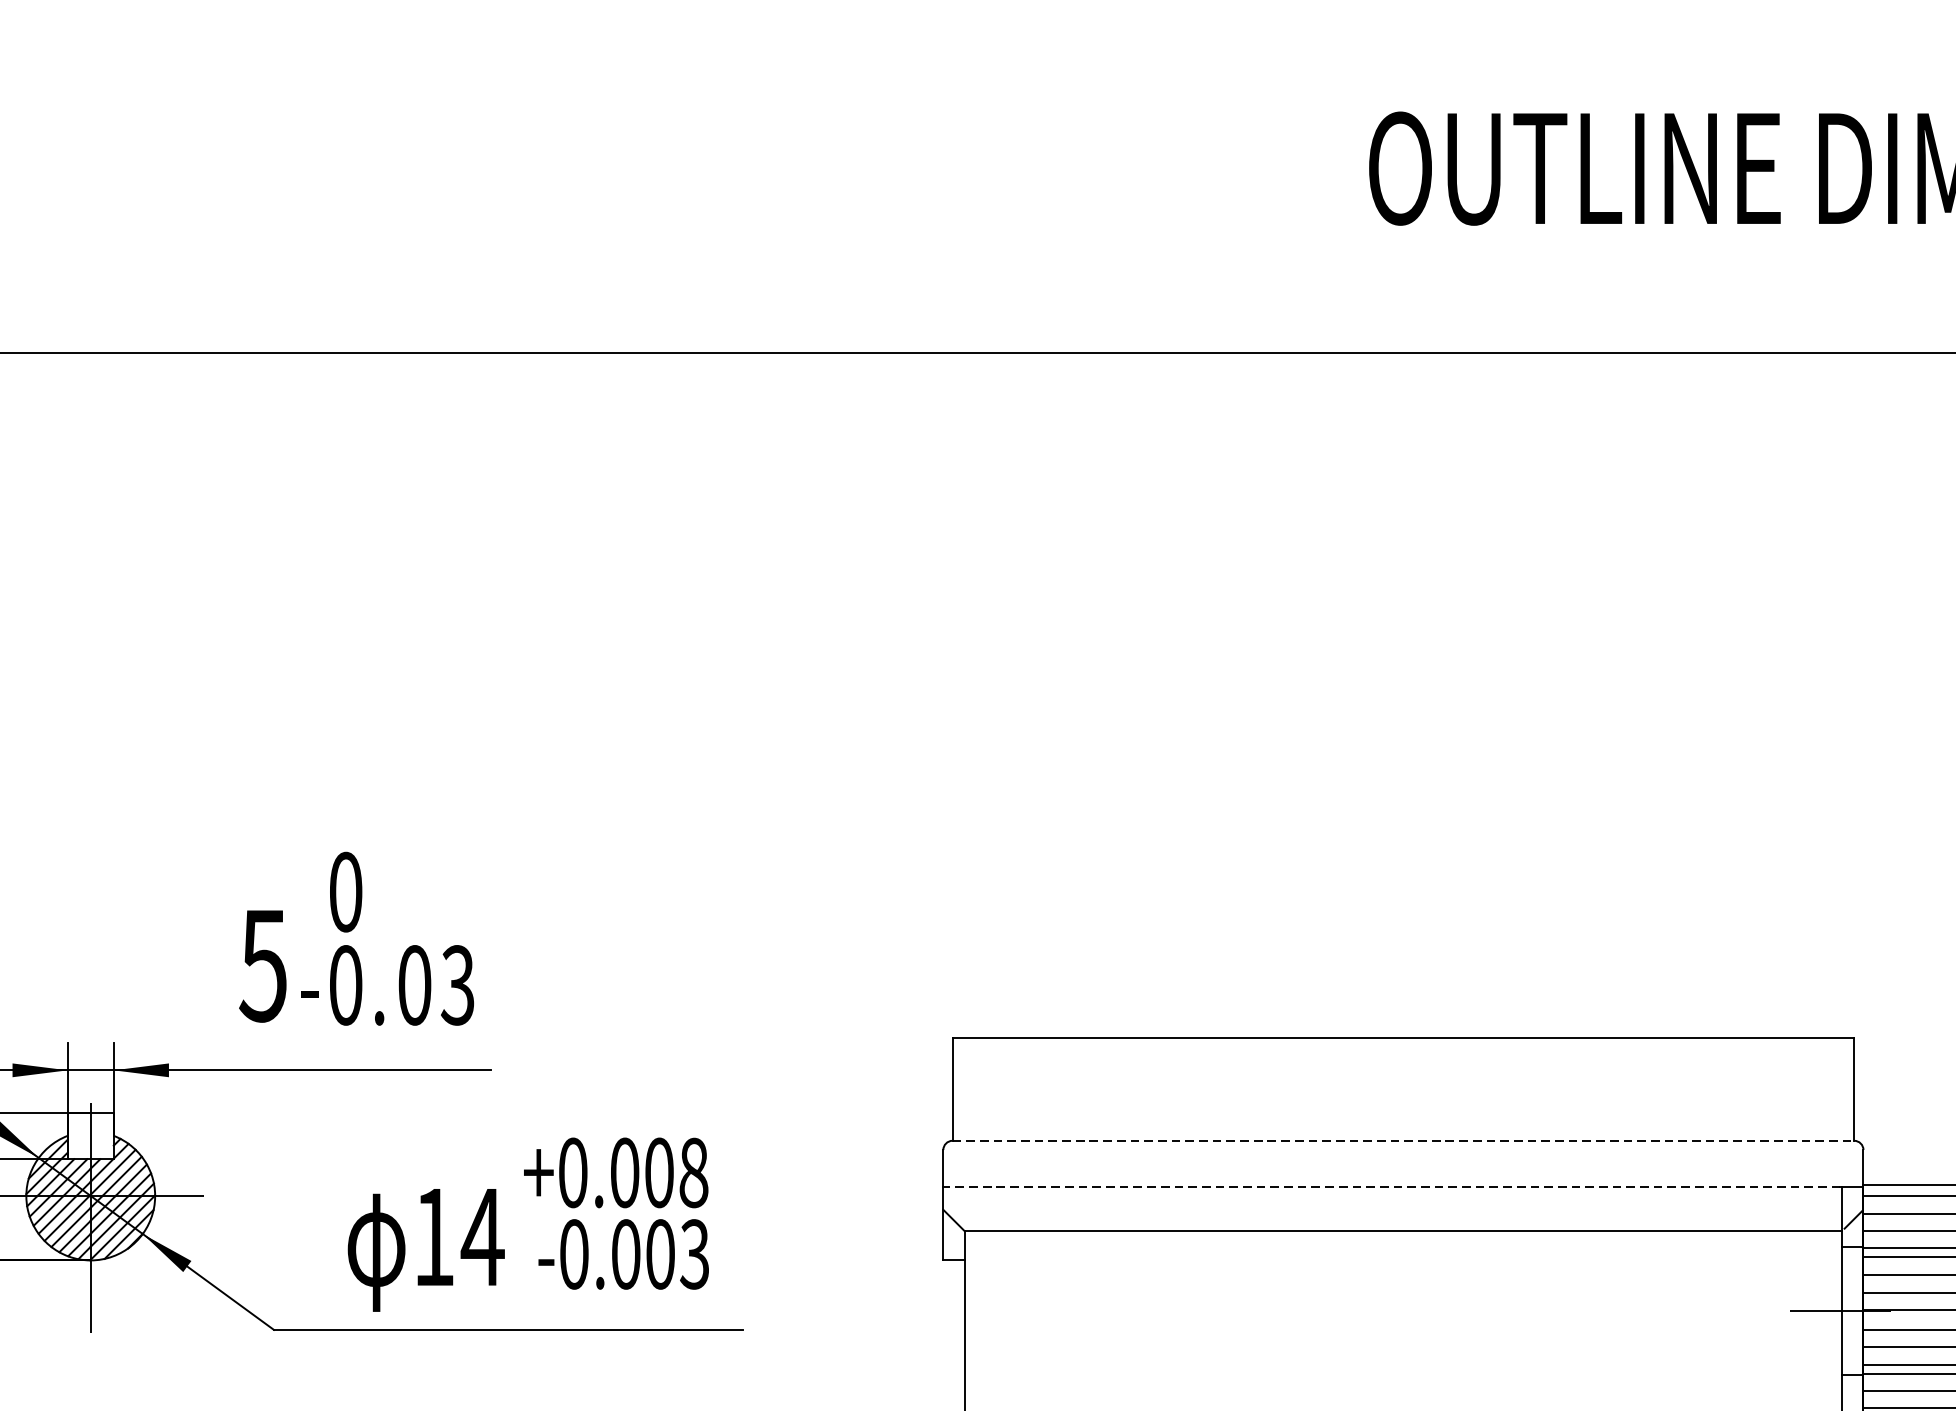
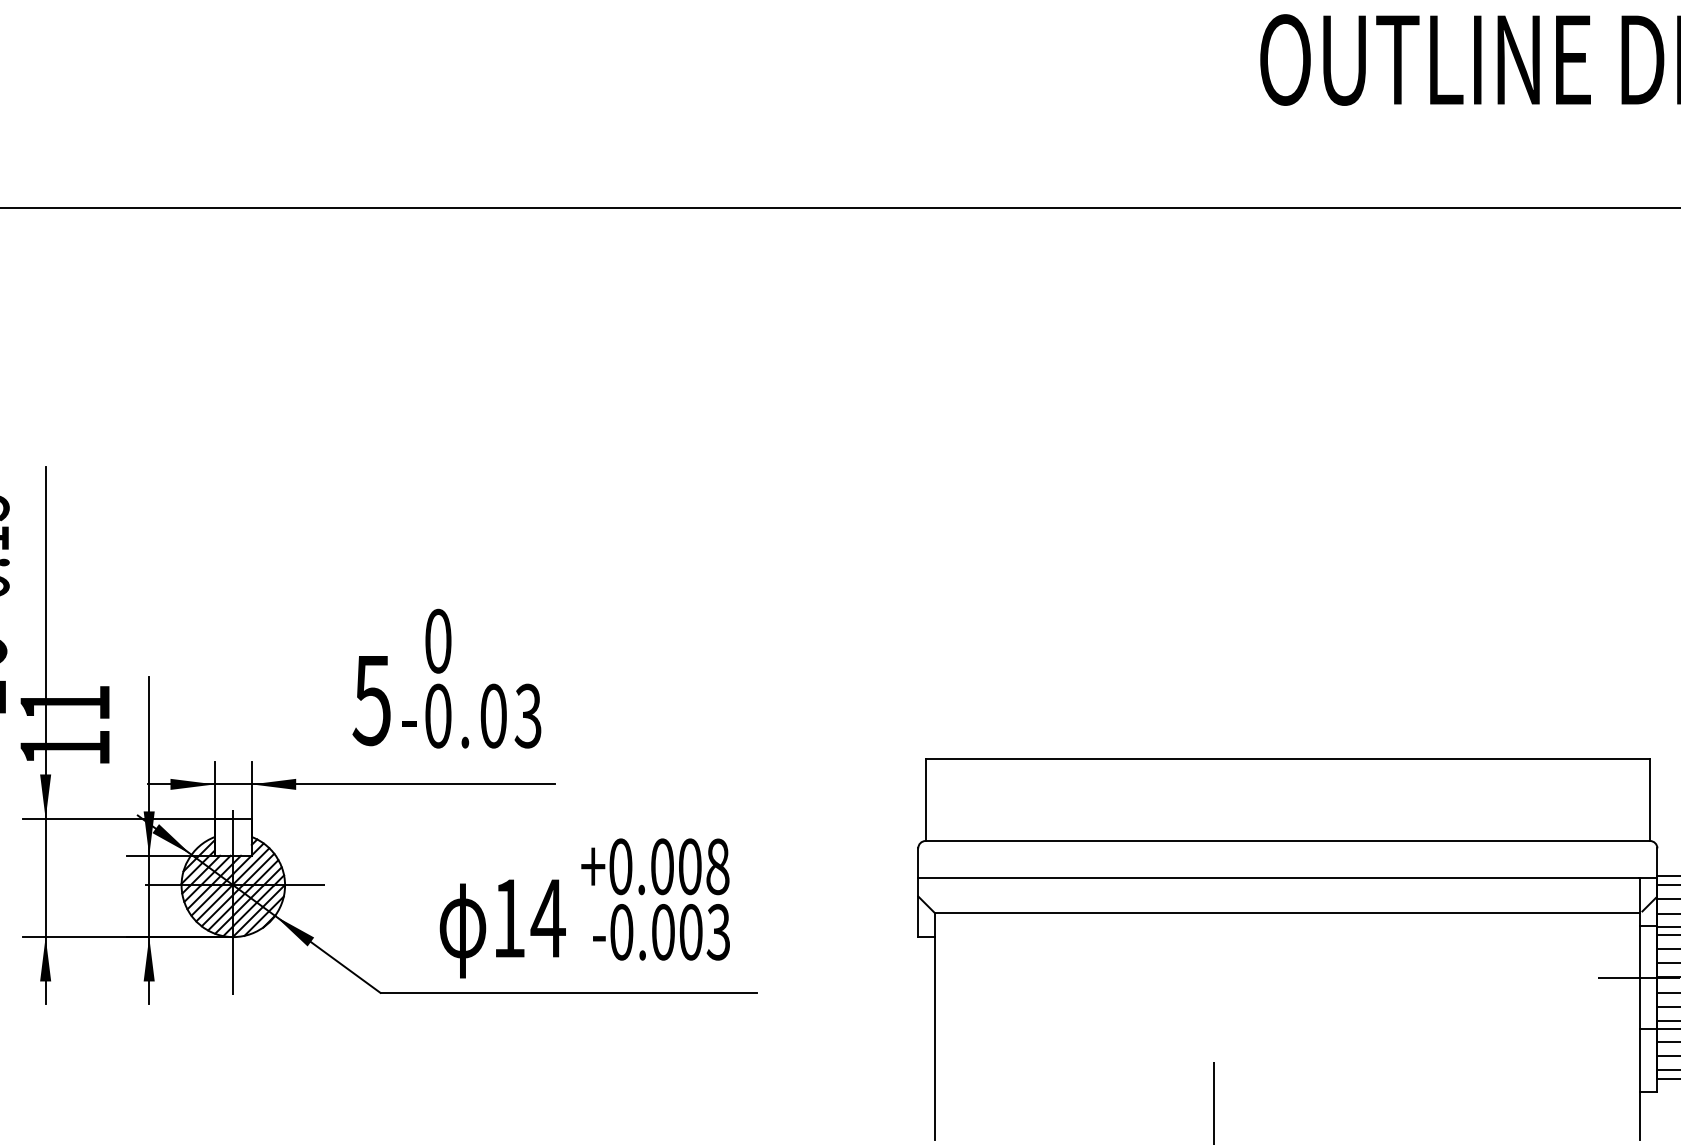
line: (1404, 1141) -> (1288, 841), dashed -> solid
line: (1391, 1186) -> (1278, 877), dashed -> solid

